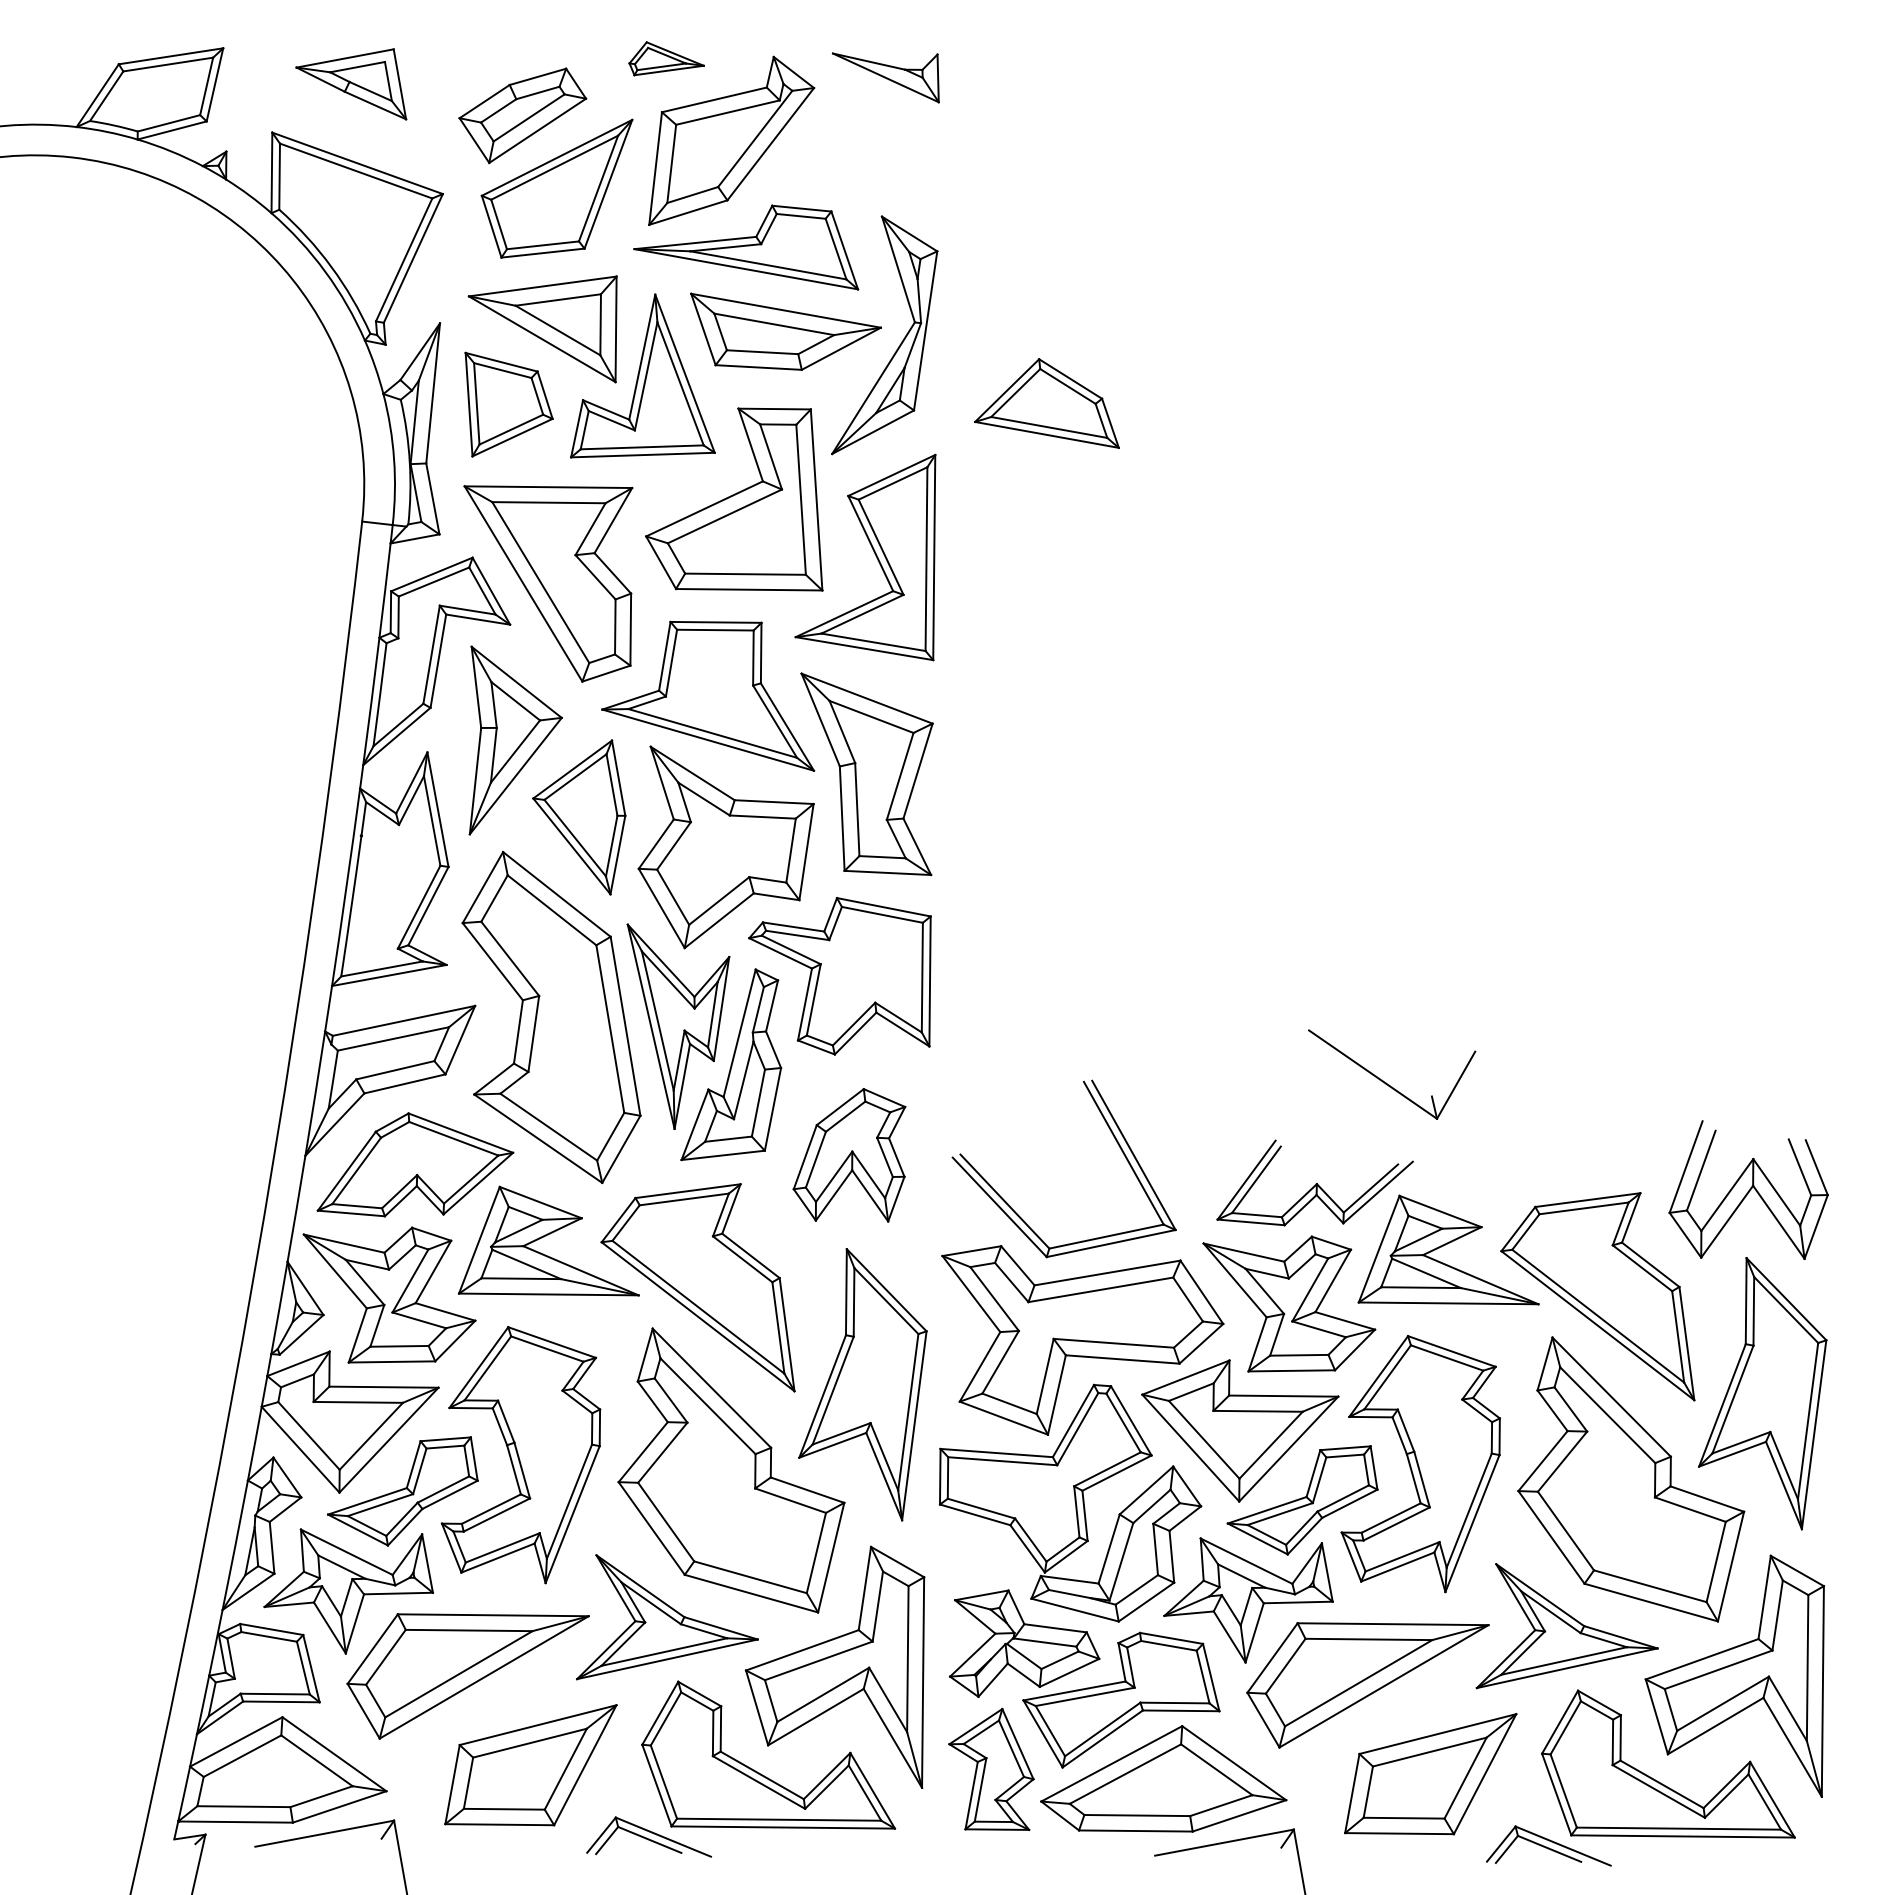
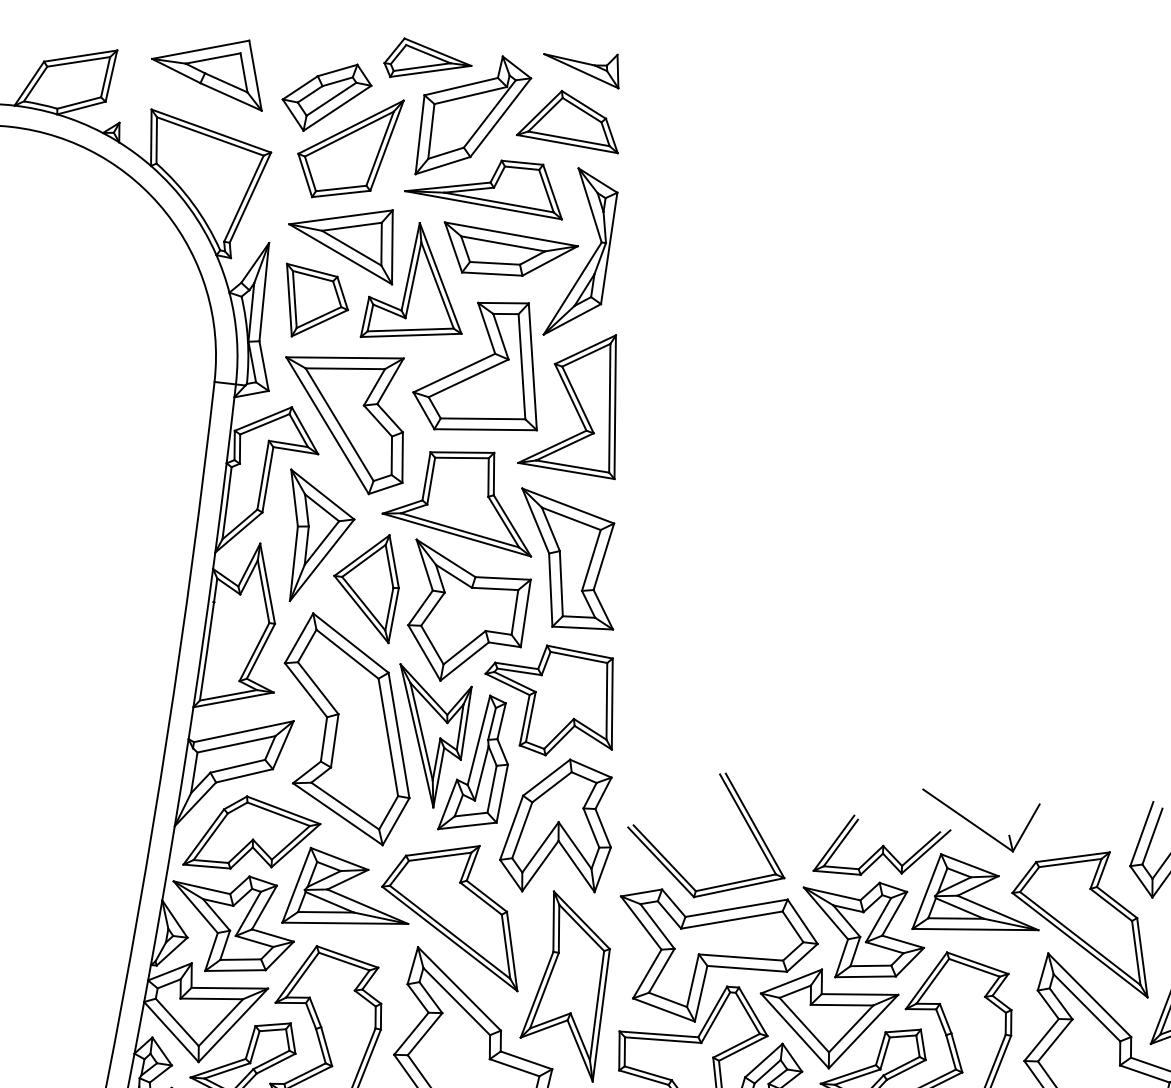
part: (666, 58) -> (427, 57), size x1.67
part: (351, 84) -> (207, 75), size x1.43
part: (1046, 403) -> (567, 122), moved
part: (1386, 1082) -> (977, 825), moved
part: (849, 1154) -> (555, 825), size x1.43

